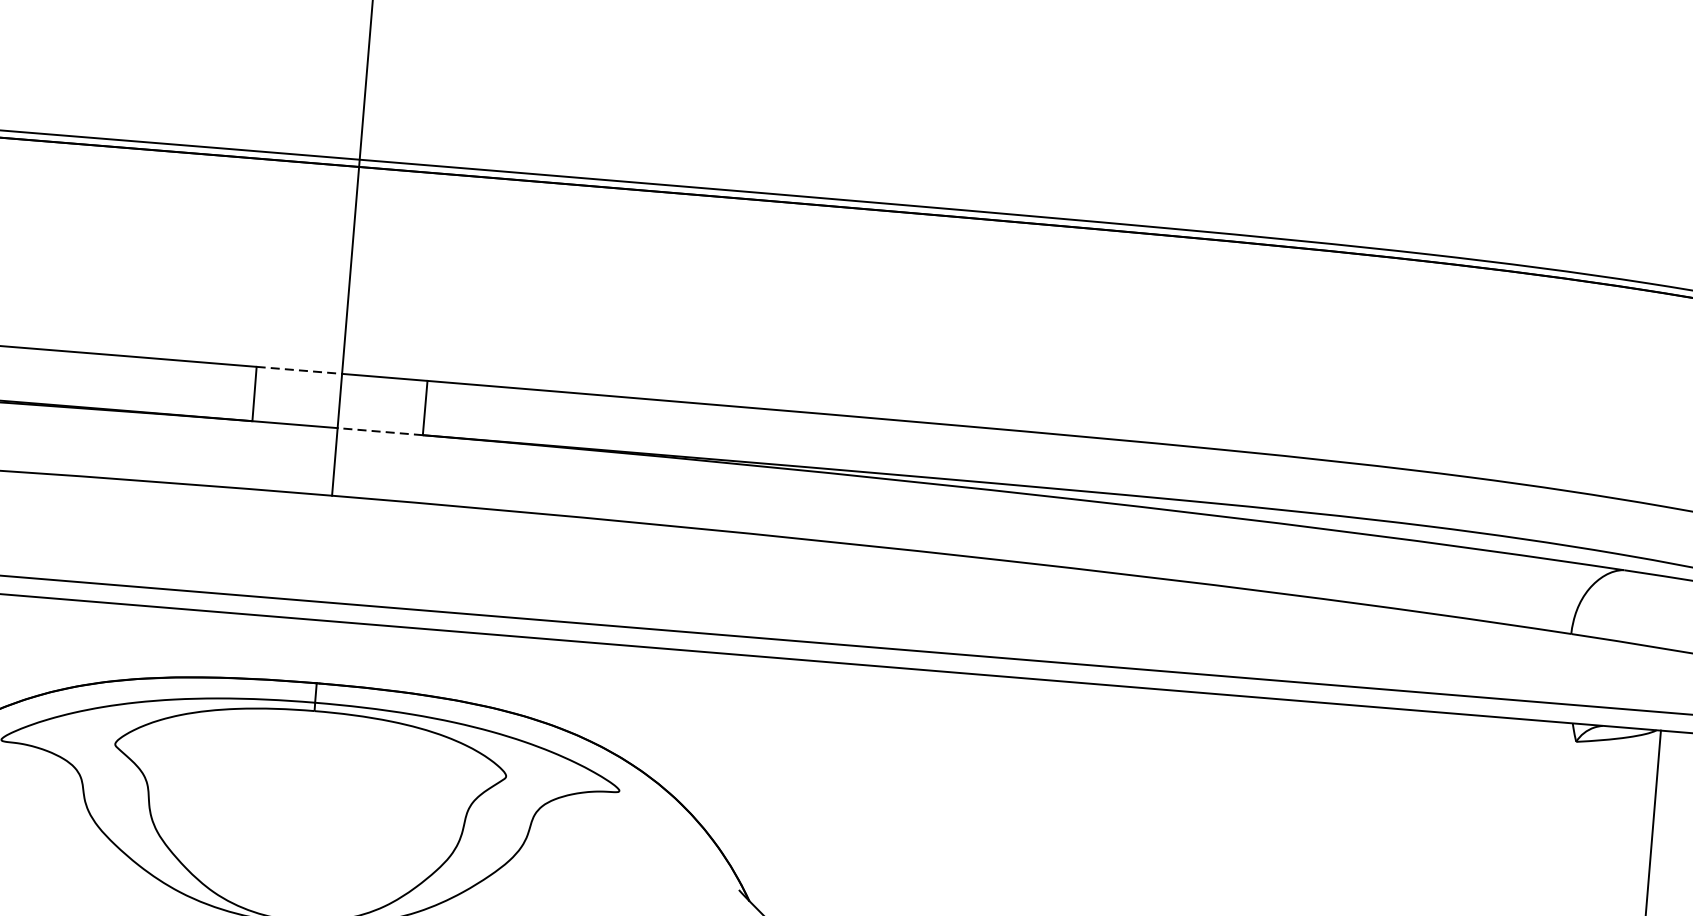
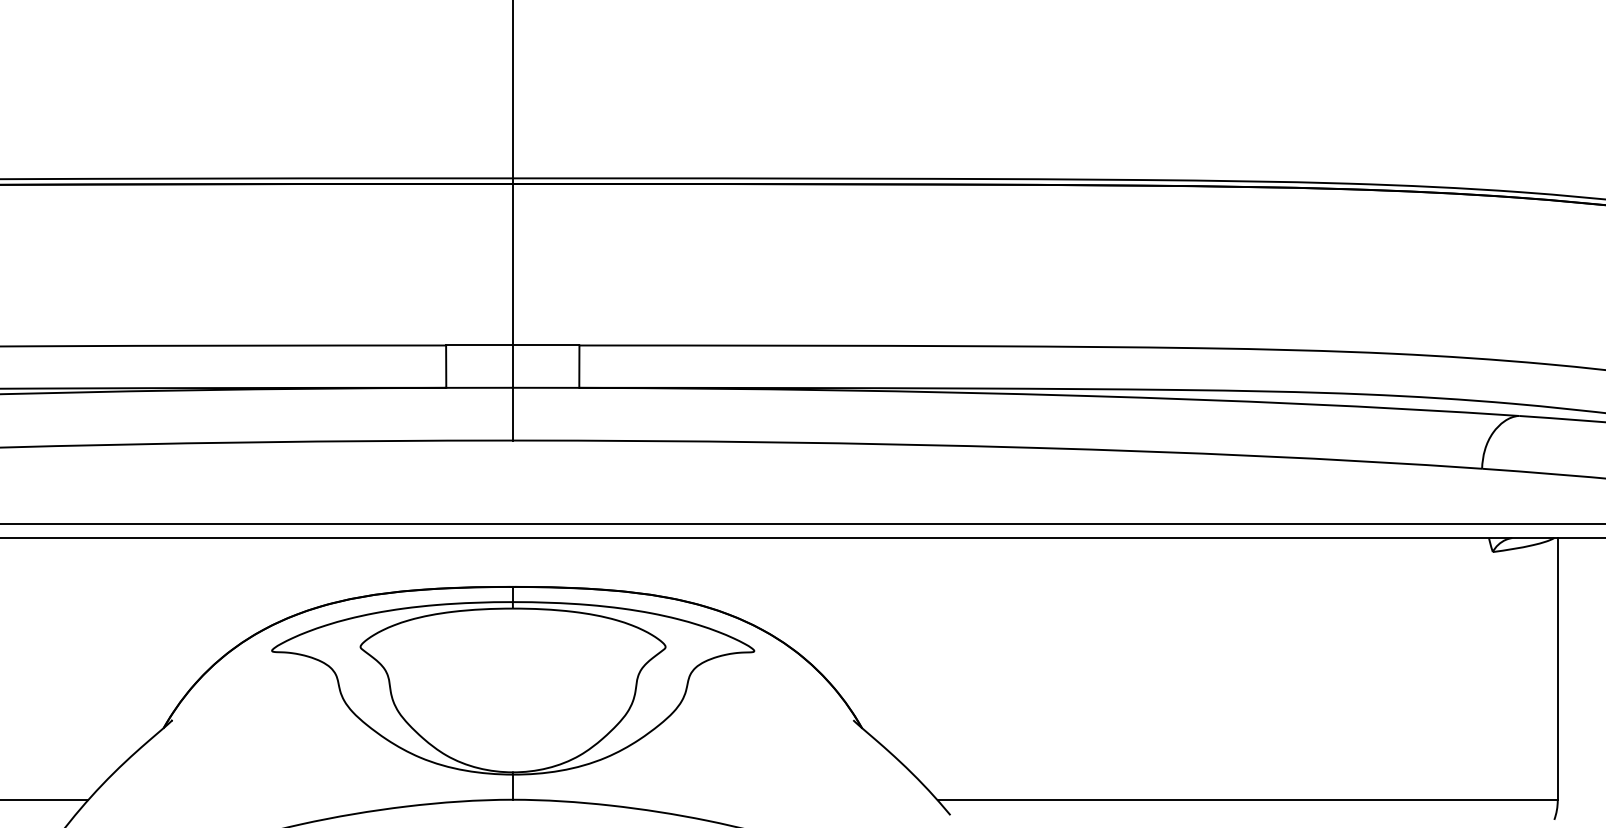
line: (299, 370) -> (479, 345), dashed -> solid
line: (379, 431) -> (545, 387), dashed -> solid

